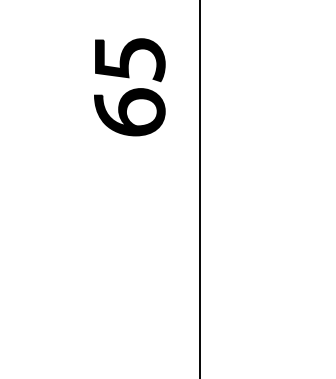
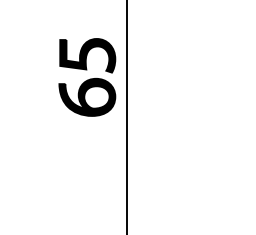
part: (129, 87) -> (87, 77), moved

